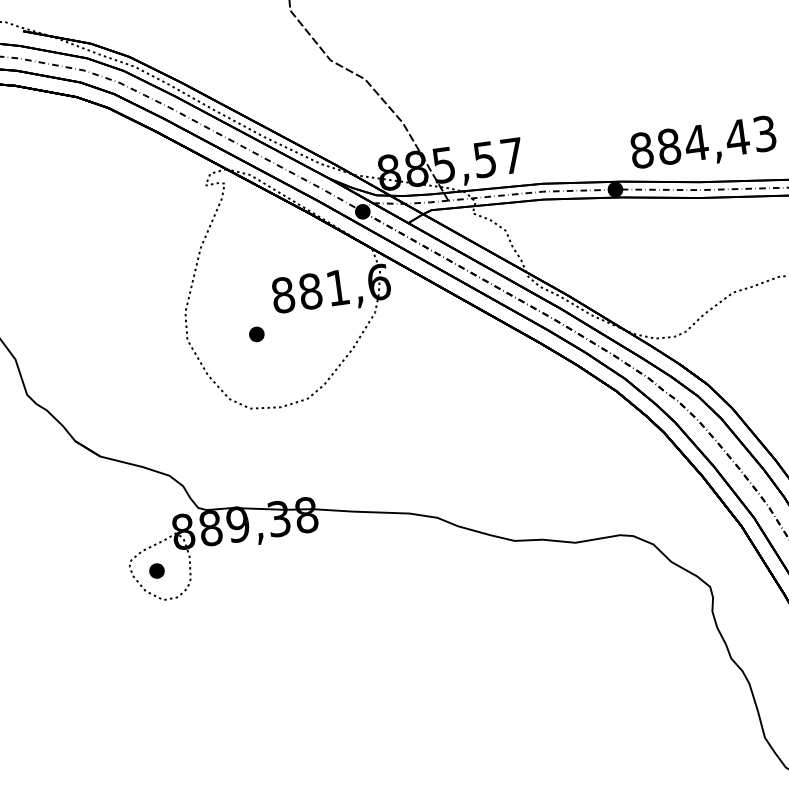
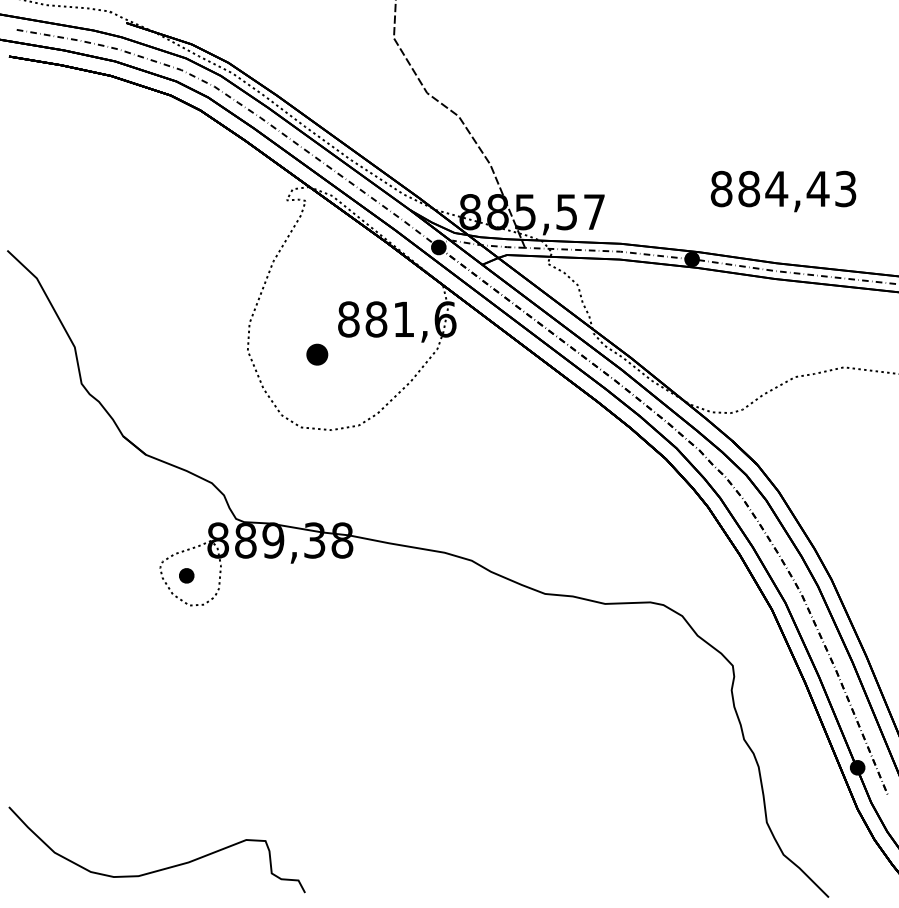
text: (703, 144) -> (783, 191), moved
part: (256, 334) -> (317, 354), size x1.4

